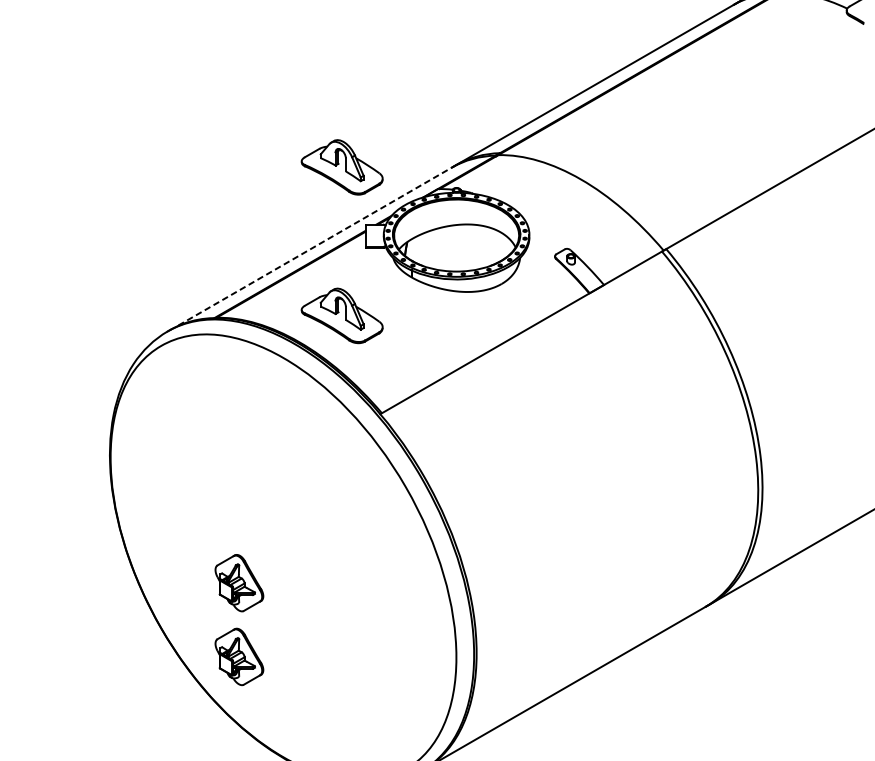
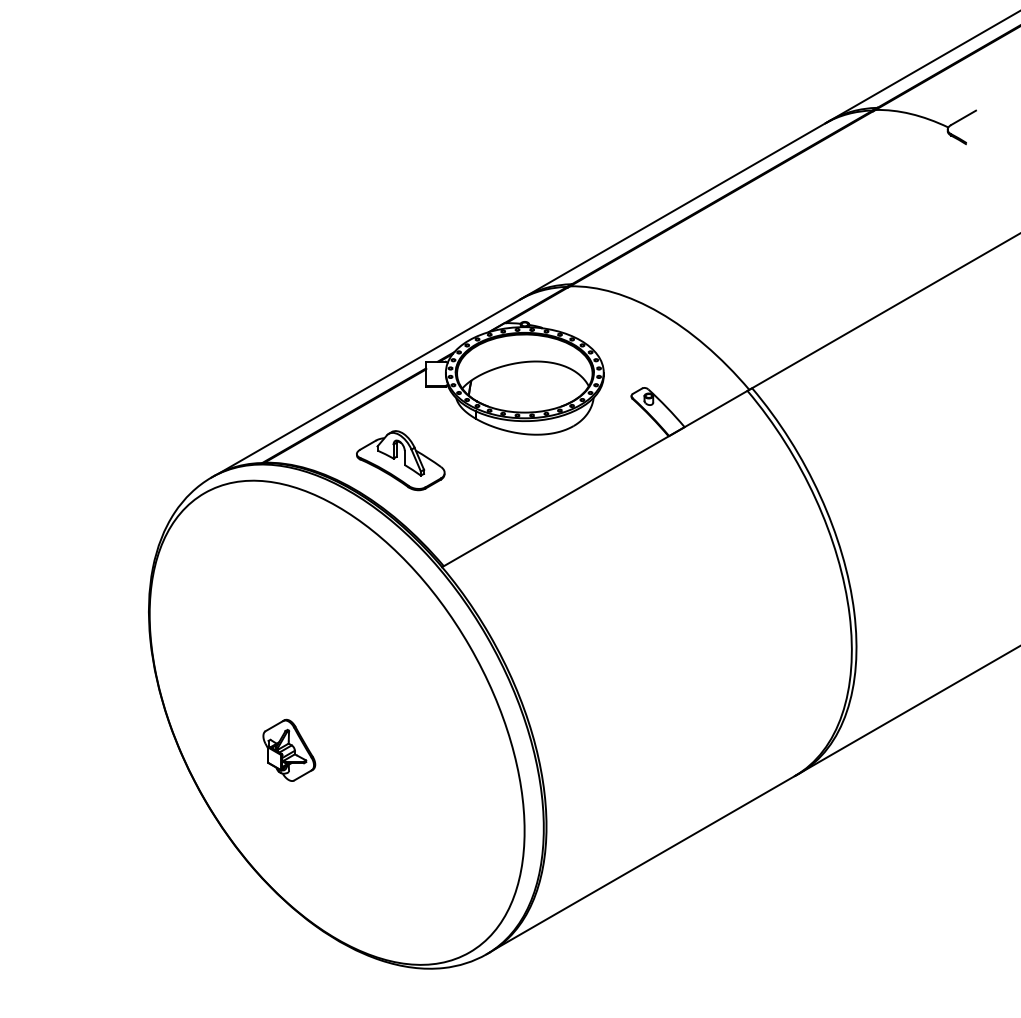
part: (341, 167) -> (400, 299), removed
line: (316, 246) -> (372, 385), dashed -> solid
part: (239, 656) -> (289, 829), removed

